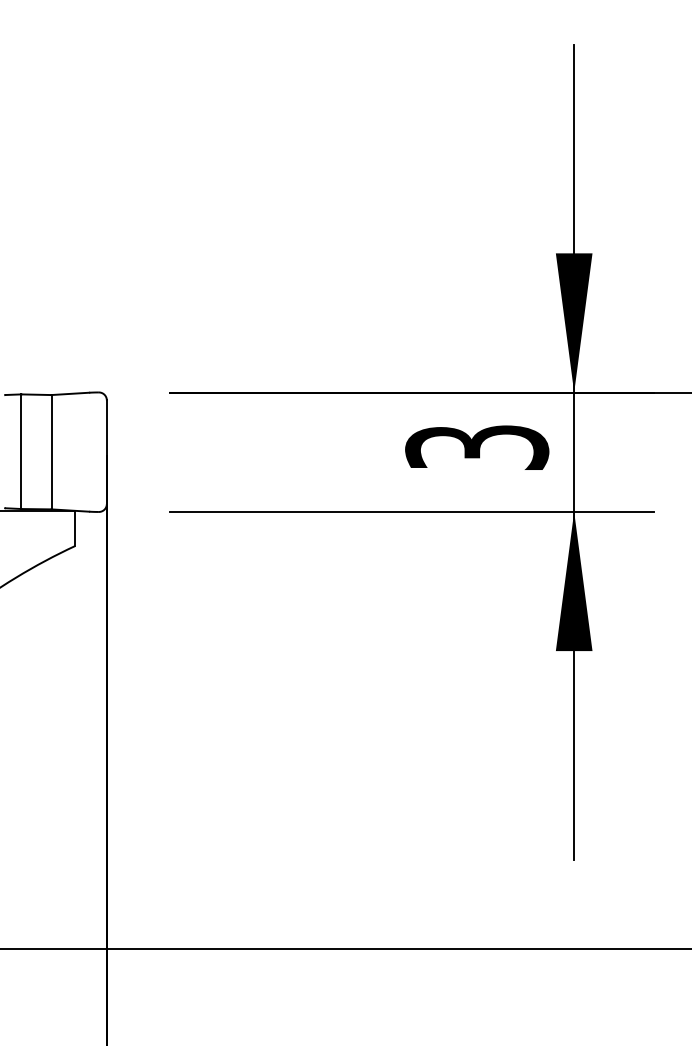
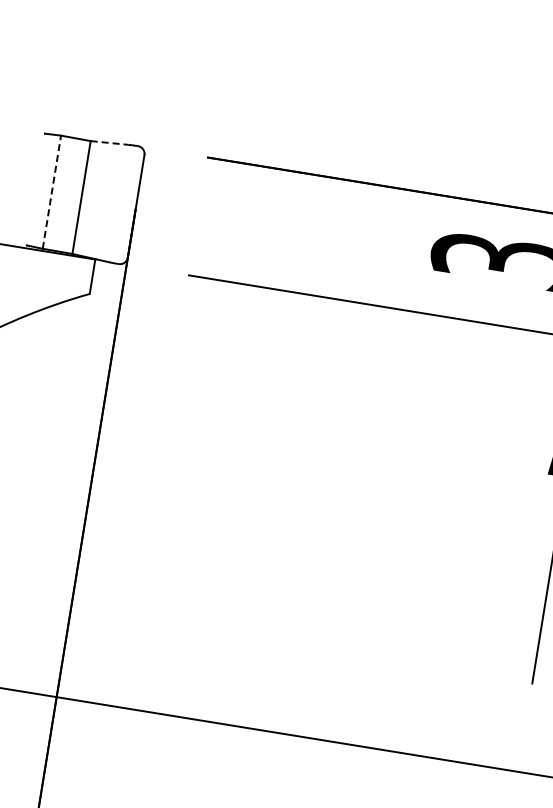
line: (70, 393) -> (109, 142), solid -> dashed
line: (21, 451) -> (52, 192), solid -> dashed

